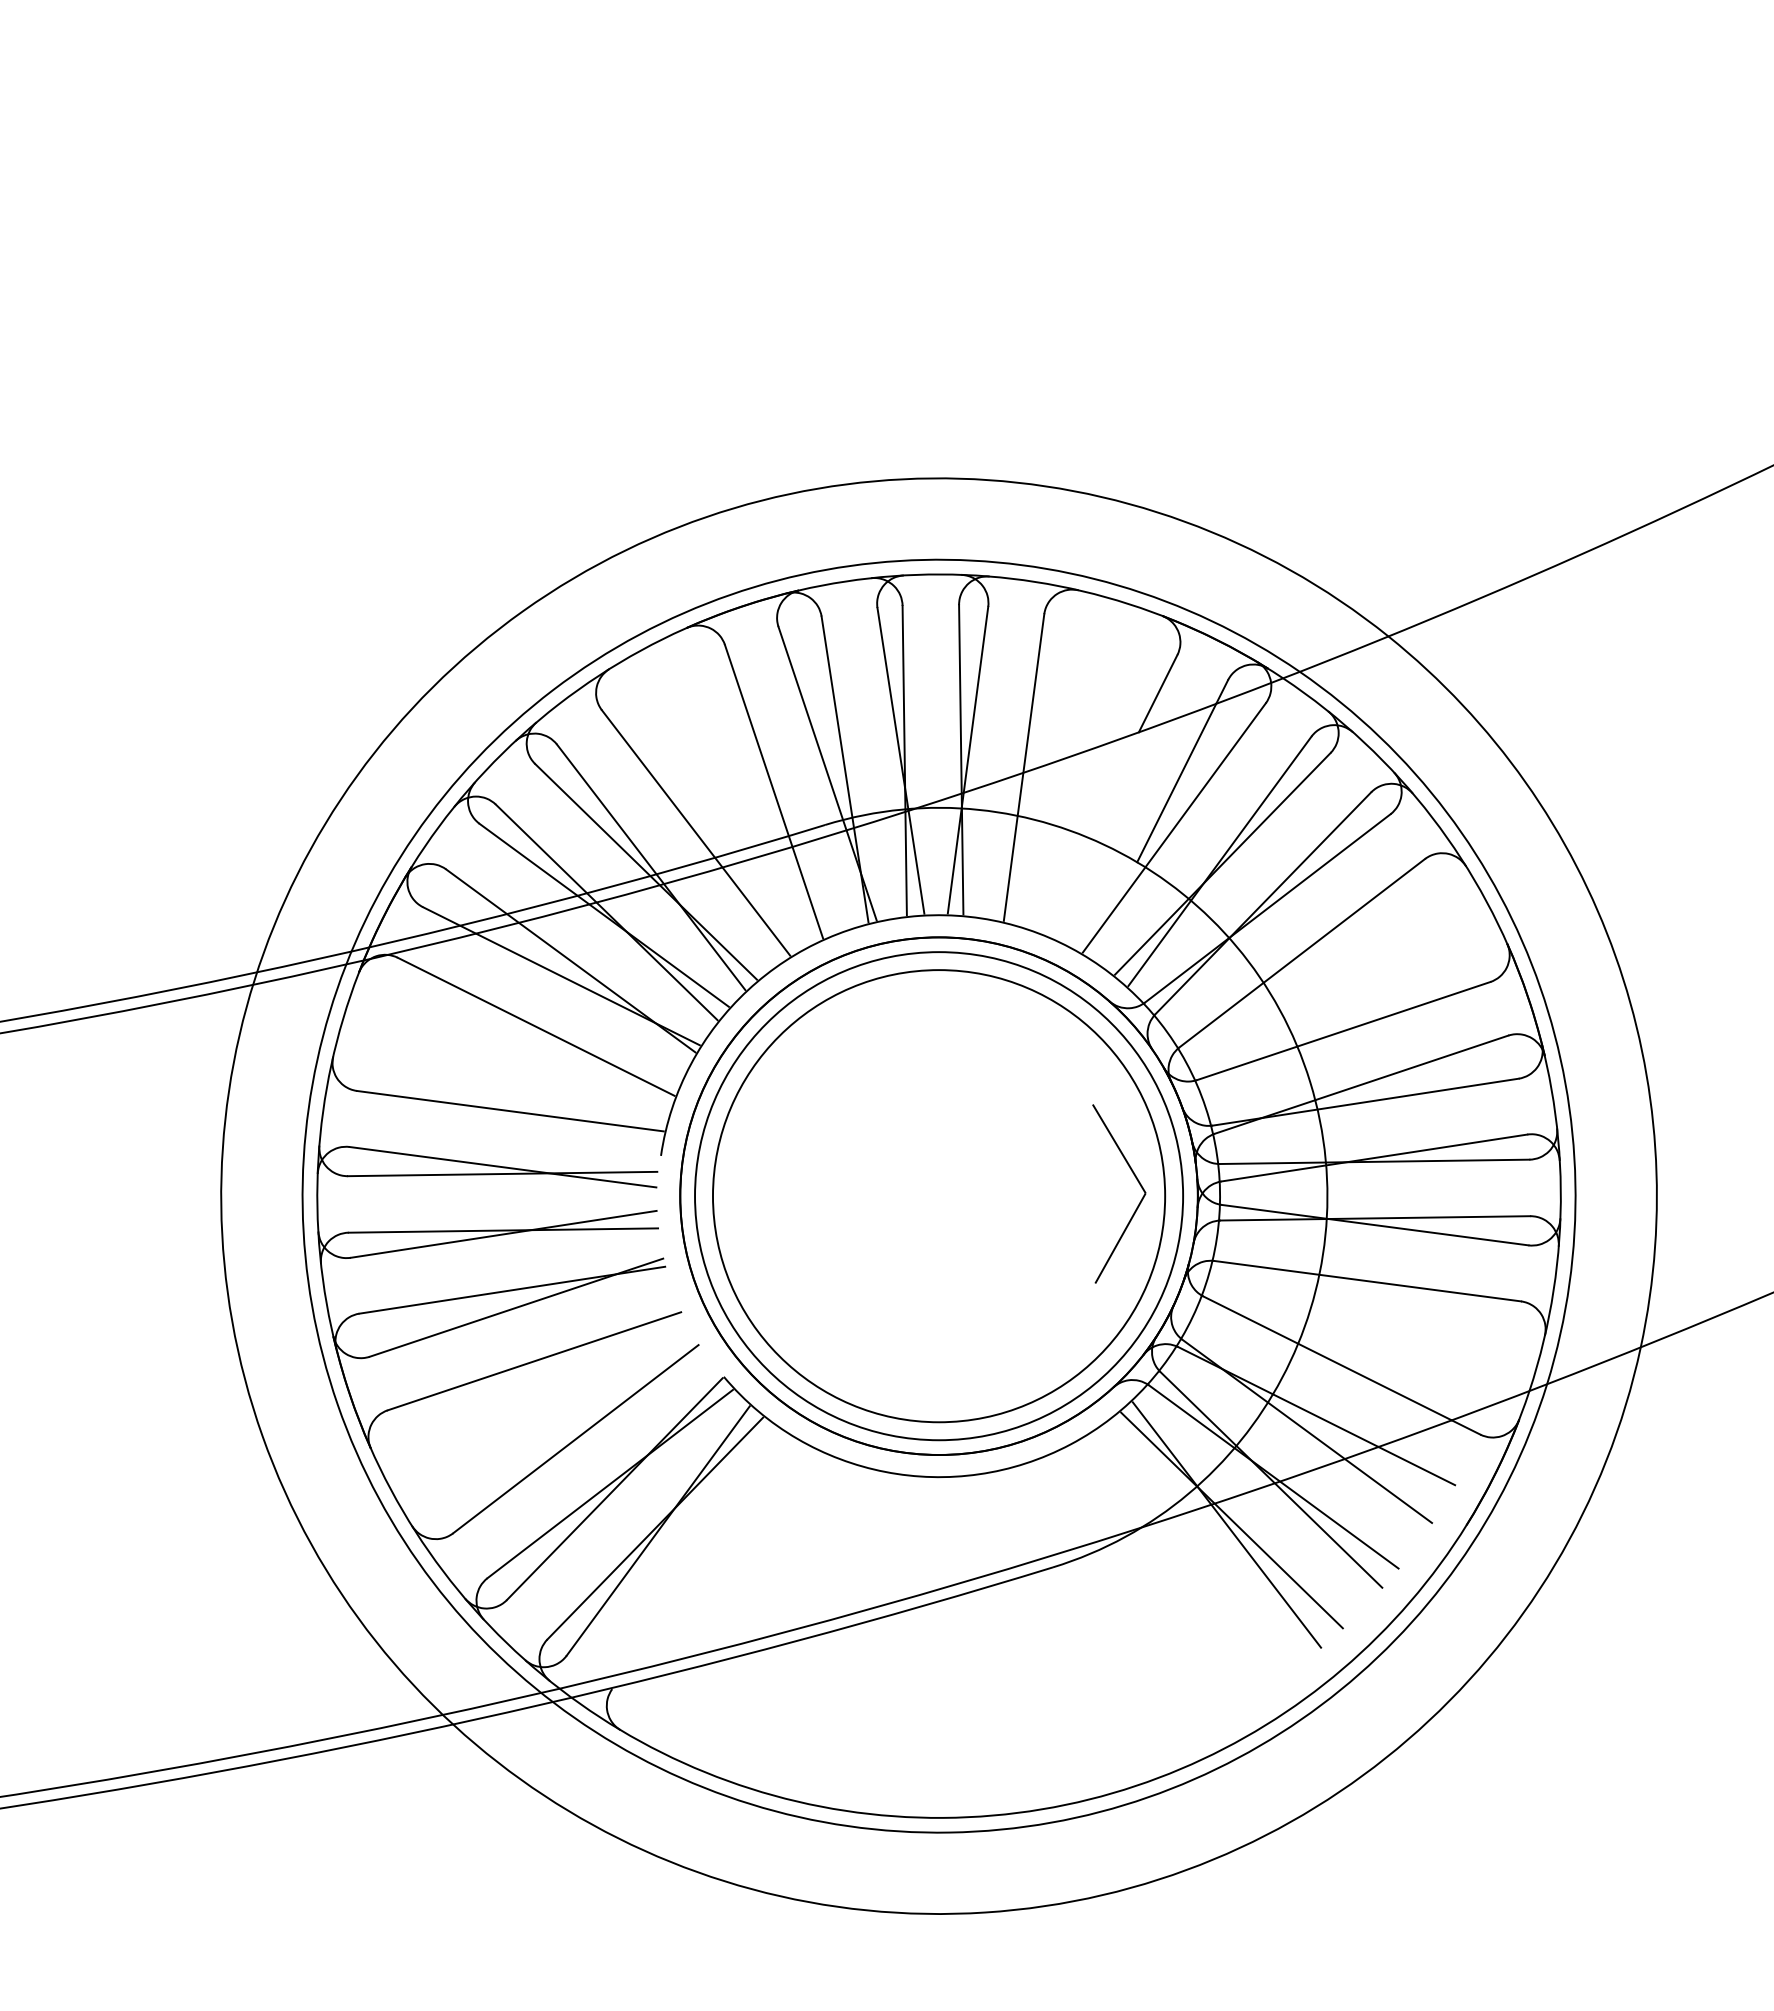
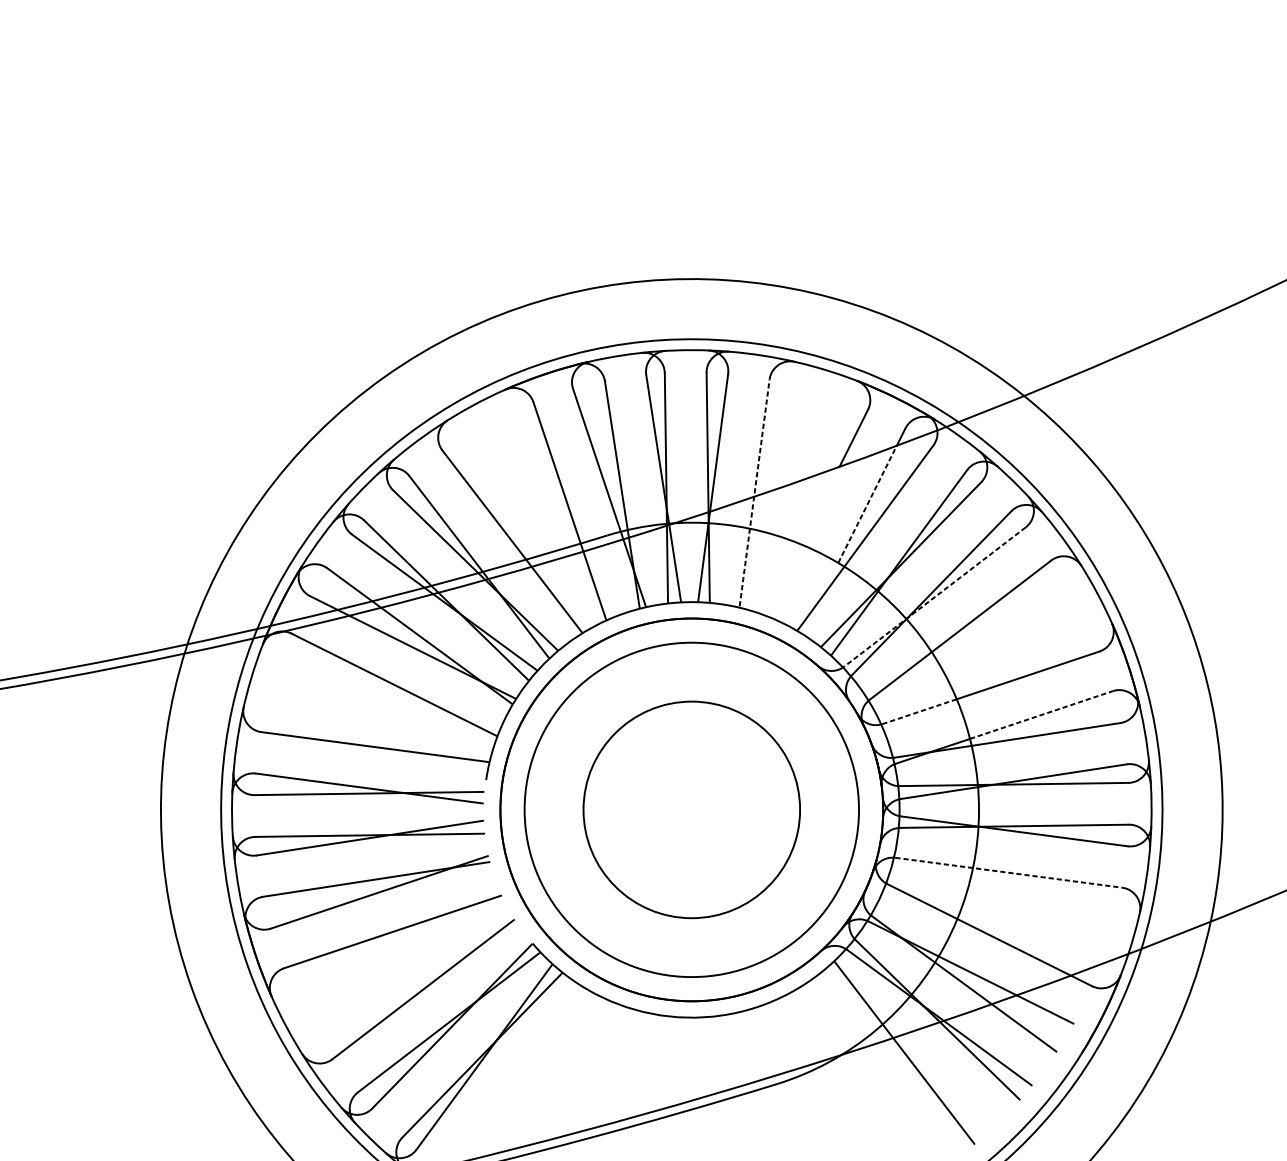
line: (1024, 767) -> (754, 492), solid -> dashed
line: (1176, 783) -> (867, 504), solid -> dashed
line: (1267, 908) -> (934, 597), solid -> dashed
line: (1247, 1063) -> (919, 711), solid -> dashed
line: (1411, 1067) -> (1041, 714), solid -> dashed
part: (1138, 1183) -> (839, 800), removed
circle: (939, 1196) -> (692, 810), size x0.6
line: (1367, 1281) -> (1008, 873), solid -> dashed
line: (1231, 1520) -> (908, 1049), removed

